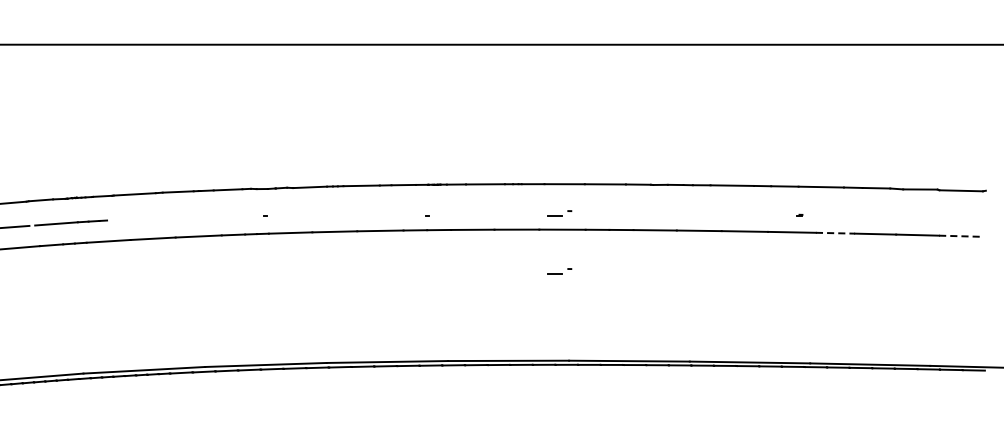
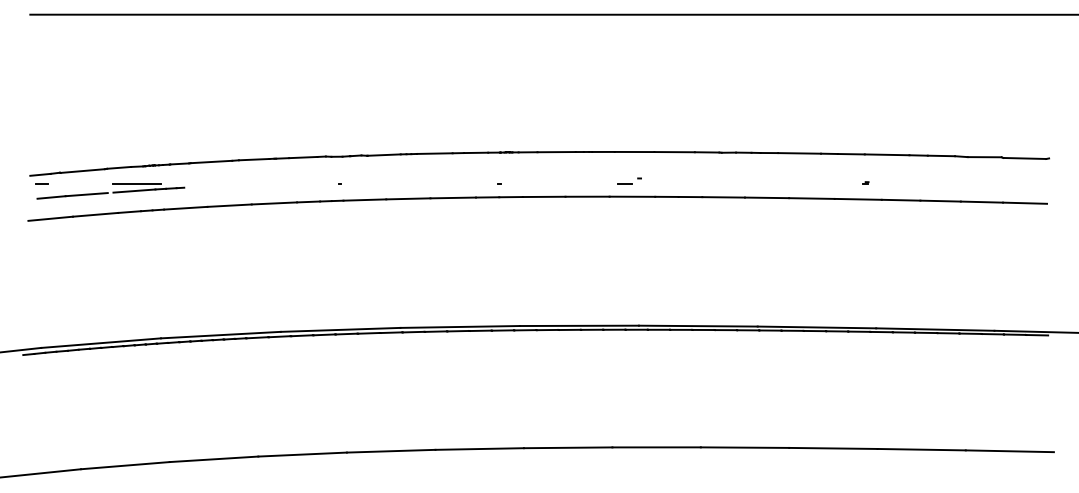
line: (58, 216) -> (136, 183), added
line: (835, 233) -> (901, 200), dashed -> solid
line: (961, 236) -> (1025, 203), dashed -> solid
part: (559, 271) -> (629, 237), removed

